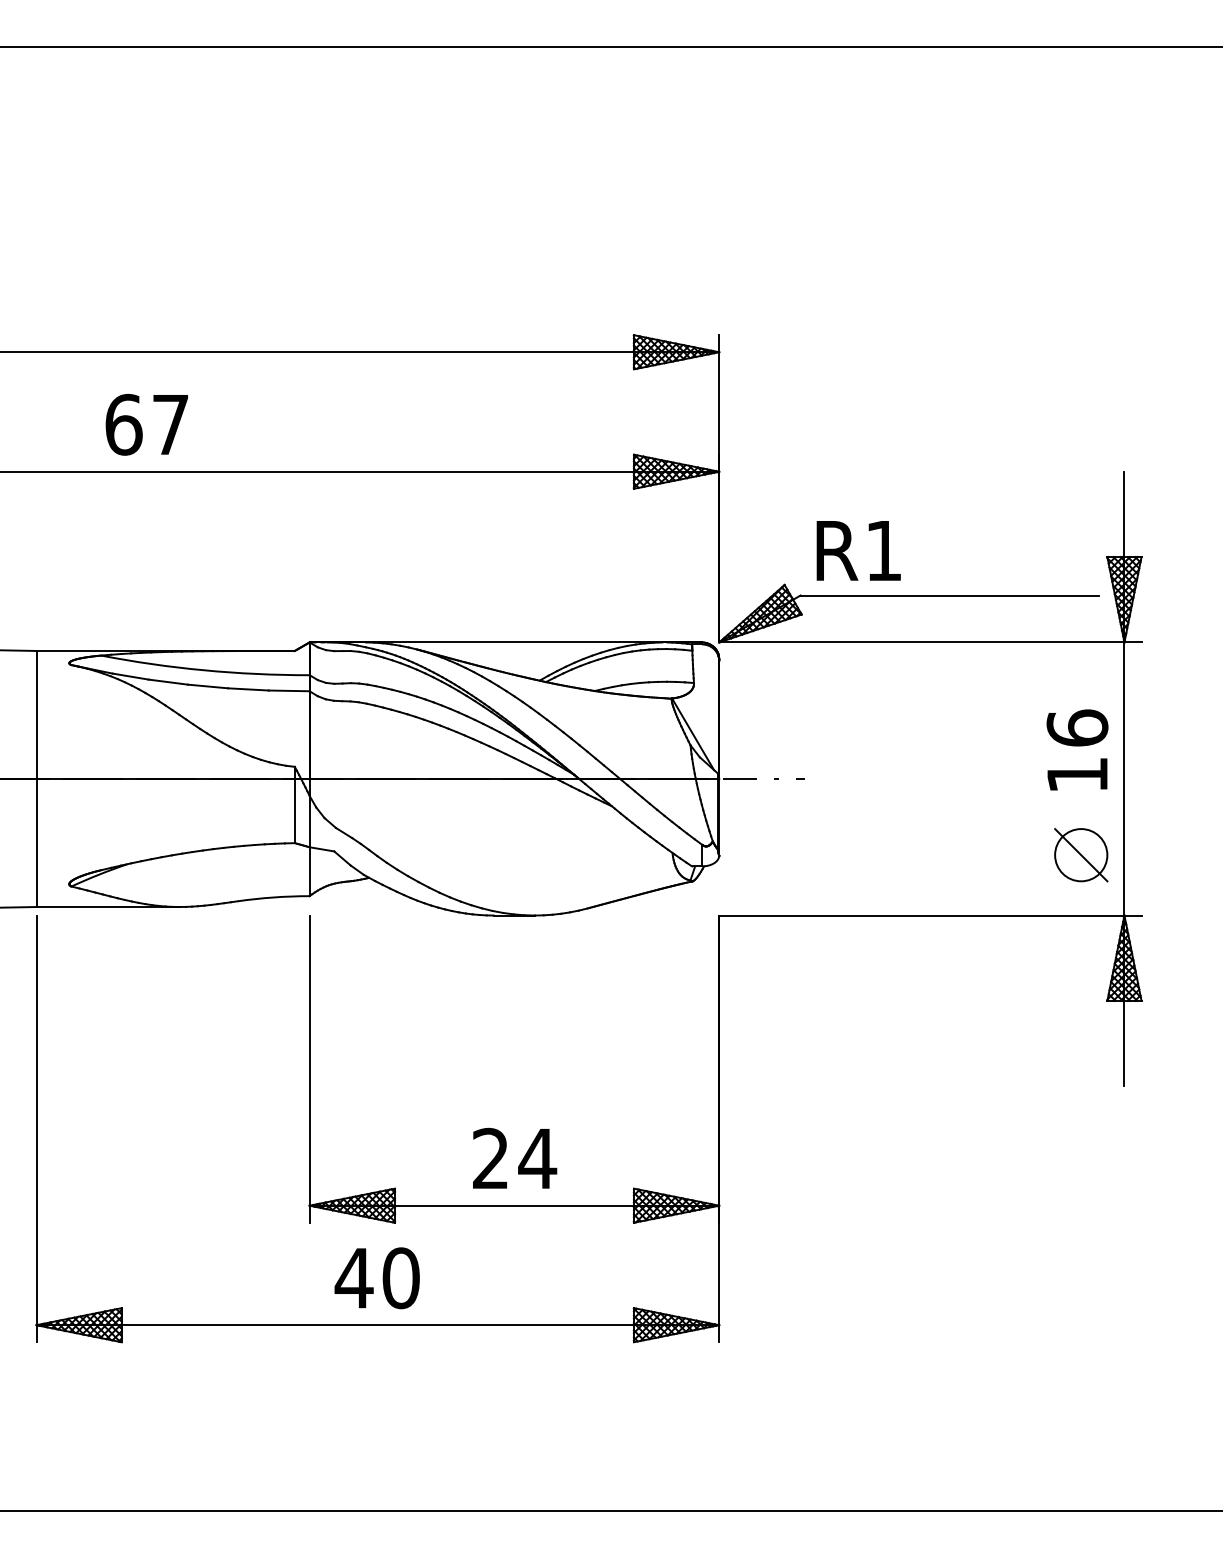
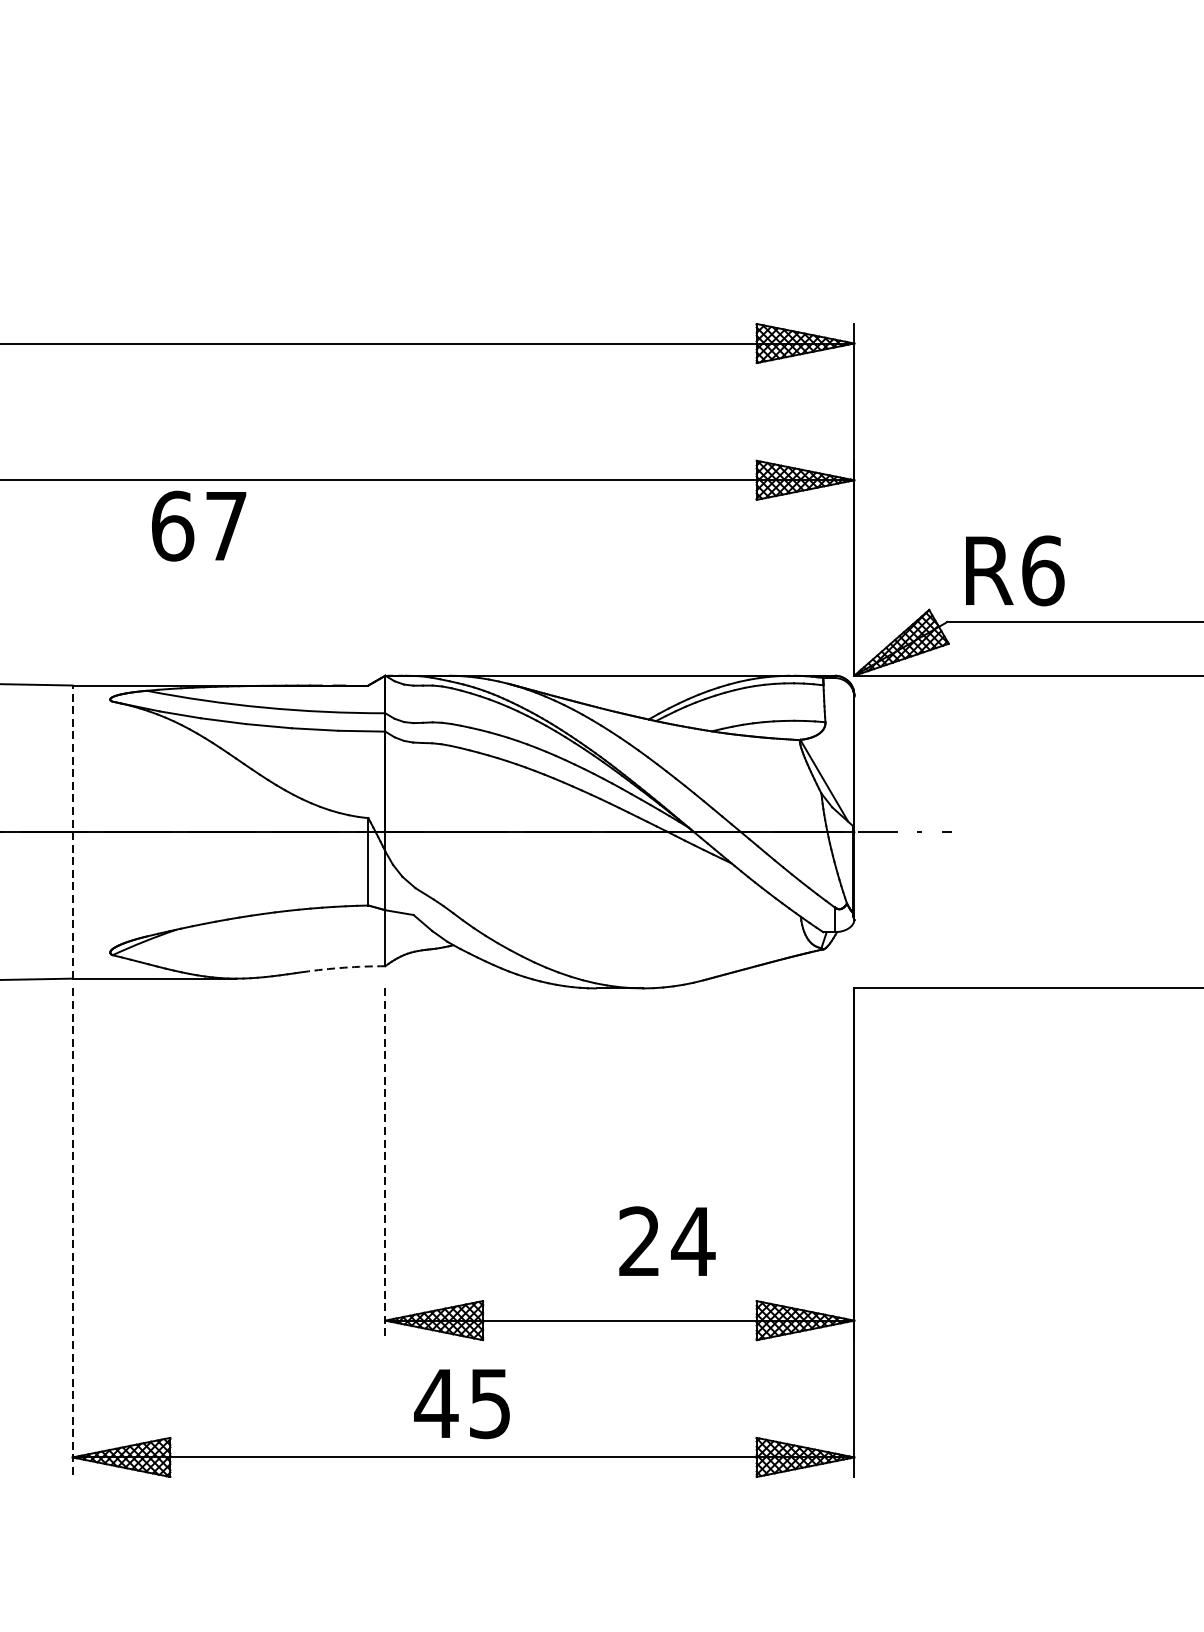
text: (146, 424) -> (198, 525), moved
text: (883, 550) -> (1042, 570), R1 -> R6
line: (36, 778) -> (72, 831), solid -> dashed
arc: (273, 897) -> (343, 967), solid -> dashed
line: (309, 1069) -> (385, 1164), solid -> dashed
line: (36, 1129) -> (72, 1233), solid -> dashed
text: (515, 1157) -> (668, 1240), moved
text: (400, 1278) -> (489, 1403), 40 -> 45

